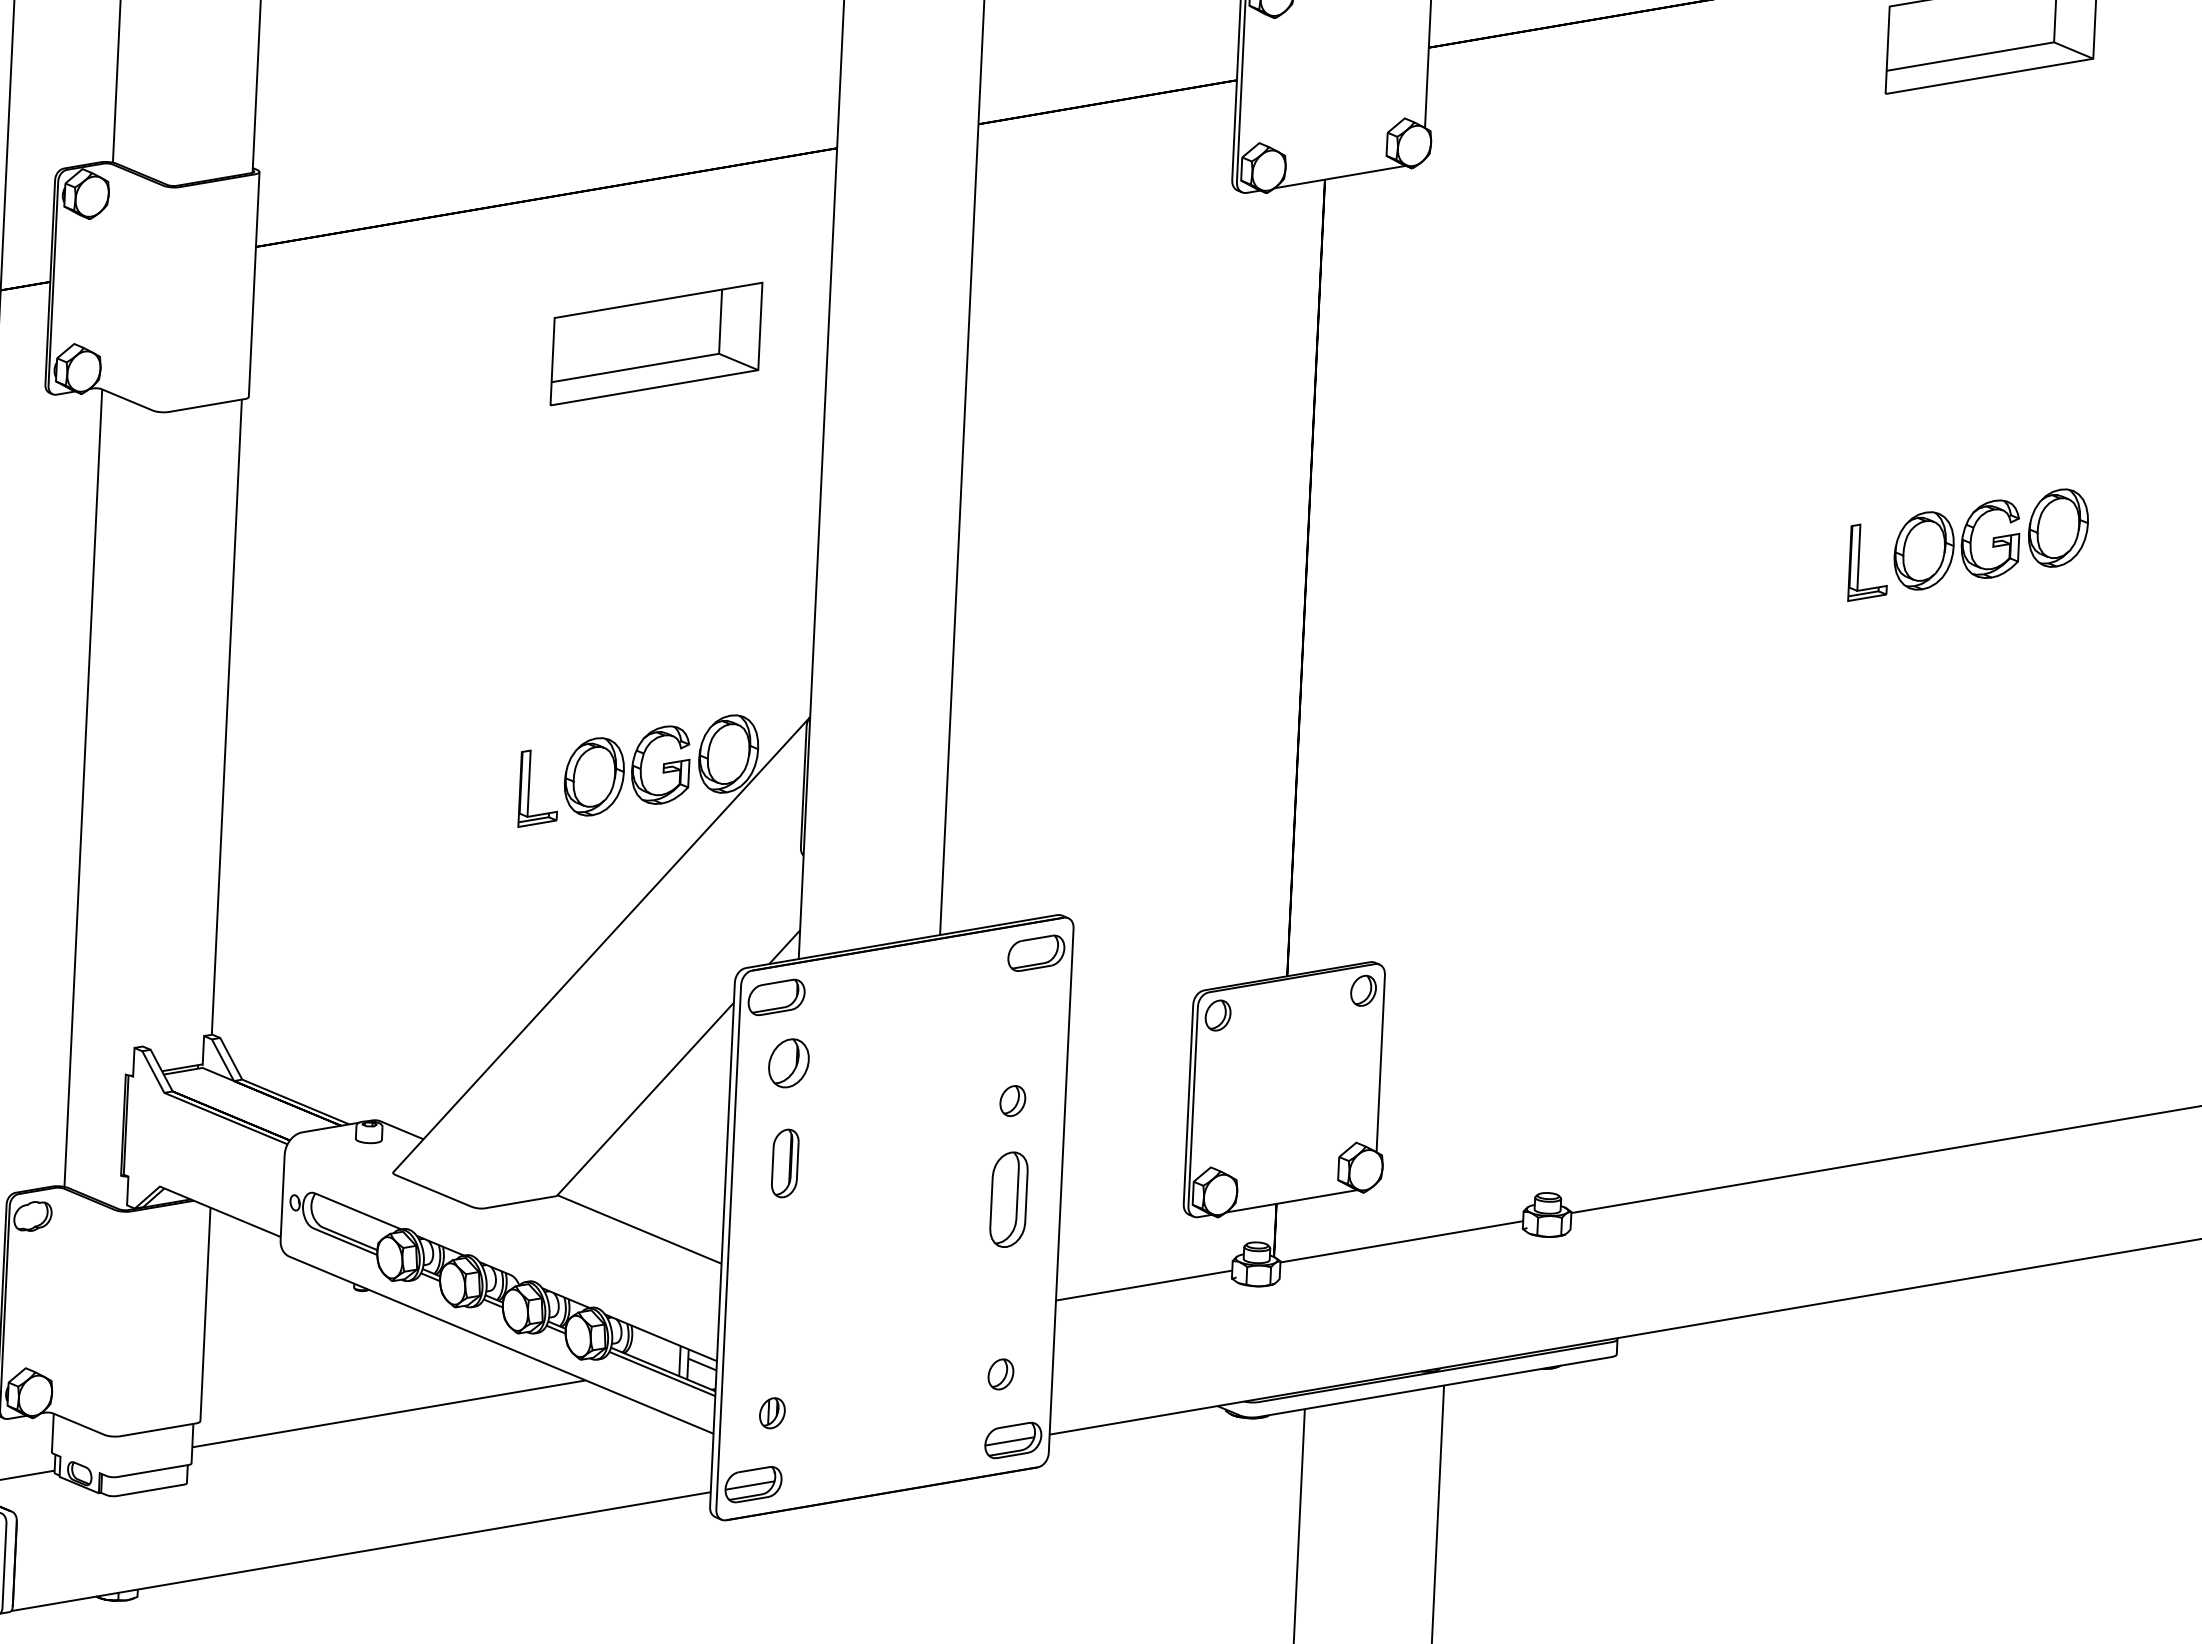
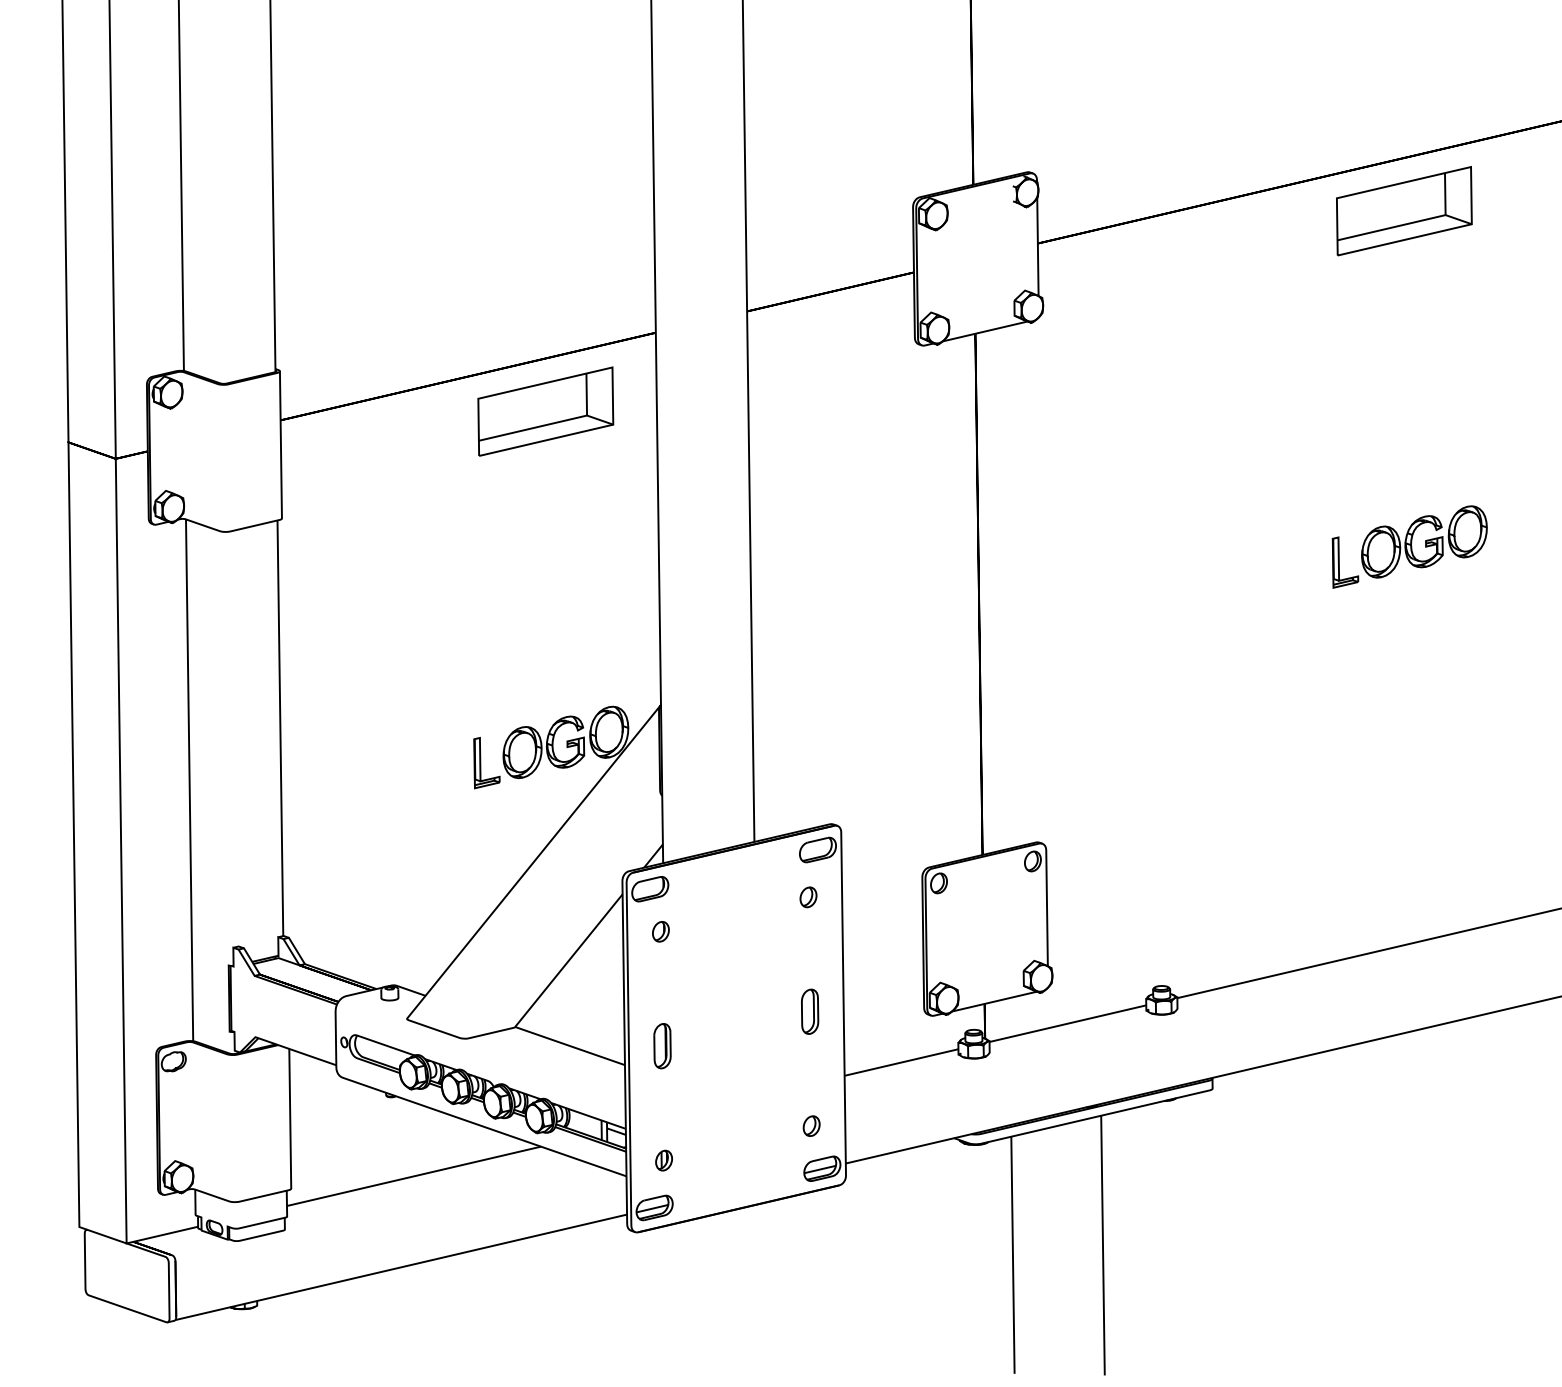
part: (656, 343) -> (545, 411), moved
part: (788, 1063) -> (660, 931), size x0.62
part: (1012, 1101) -> (808, 897), moved
part: (785, 1163) -> (662, 1046), moved
part: (1009, 1199) -> (810, 1011), size x0.71

